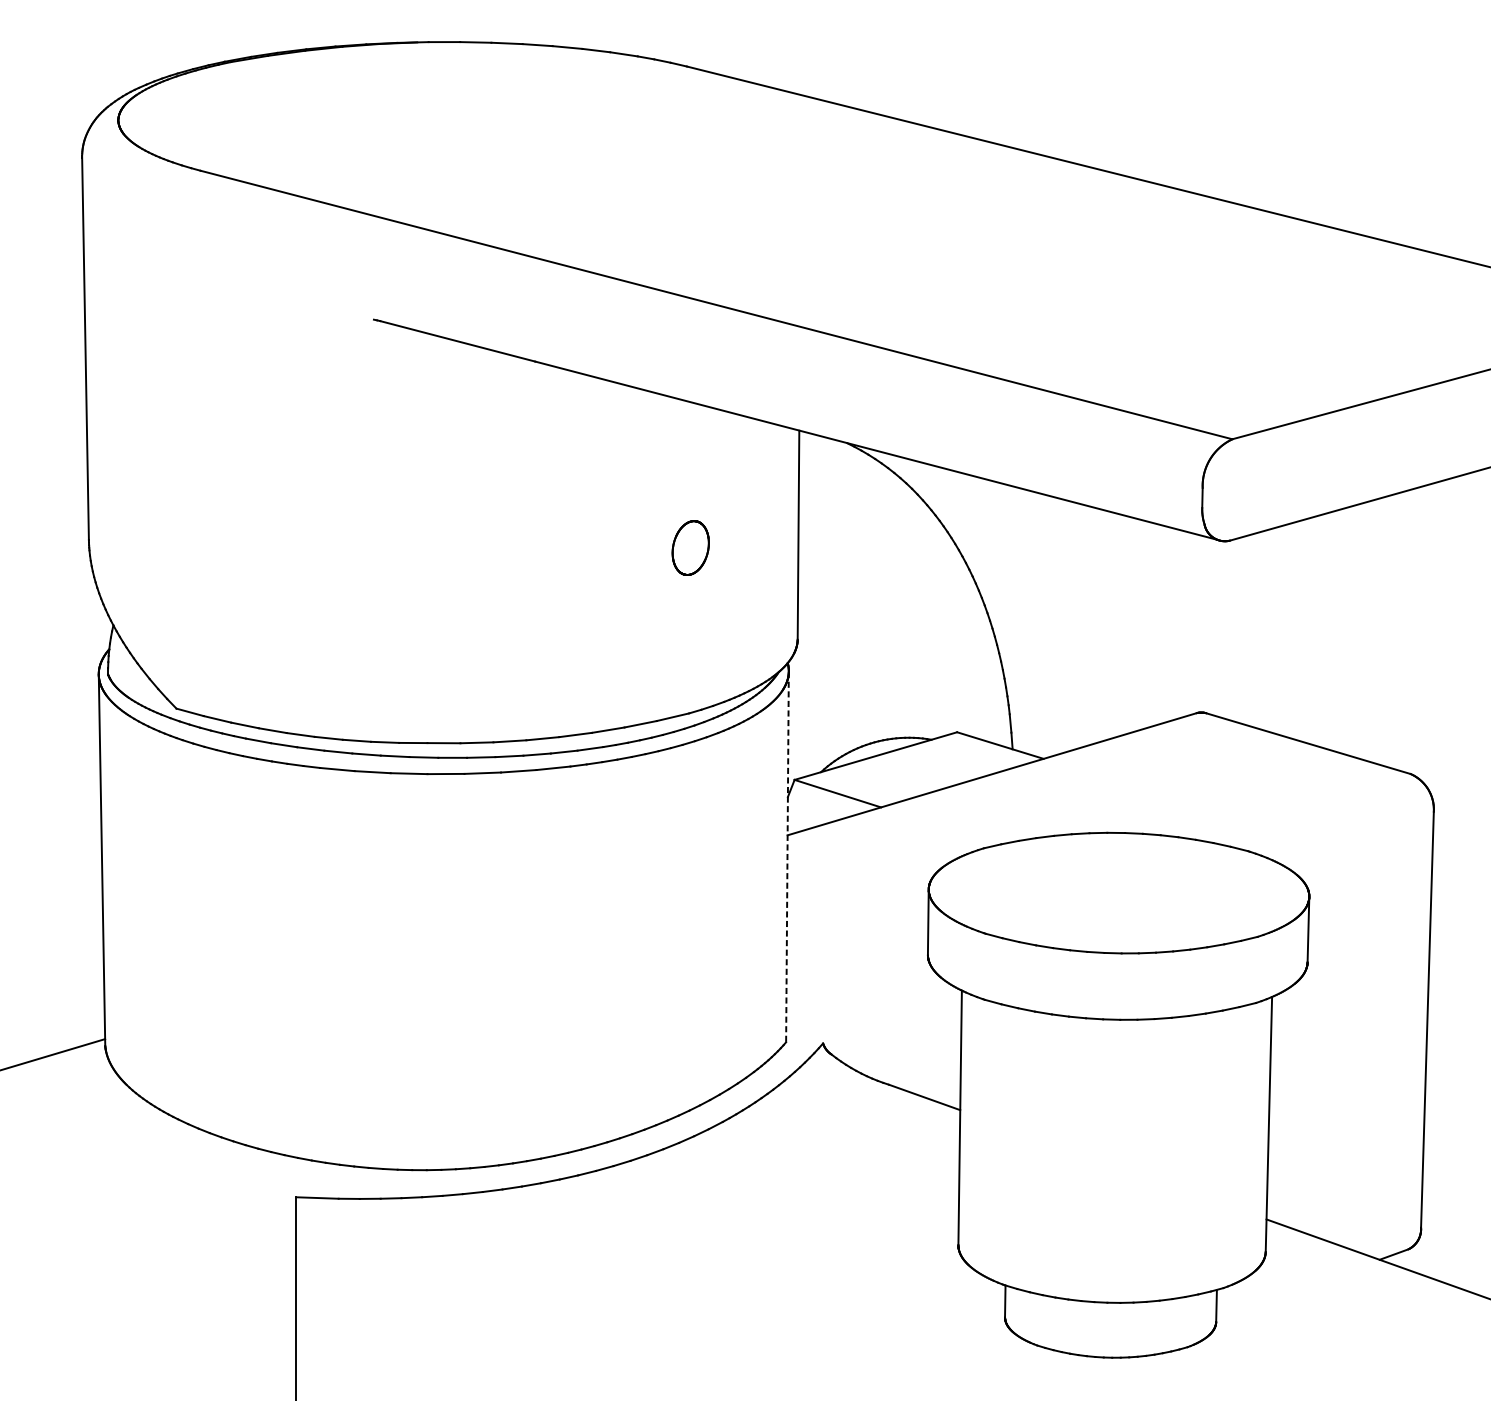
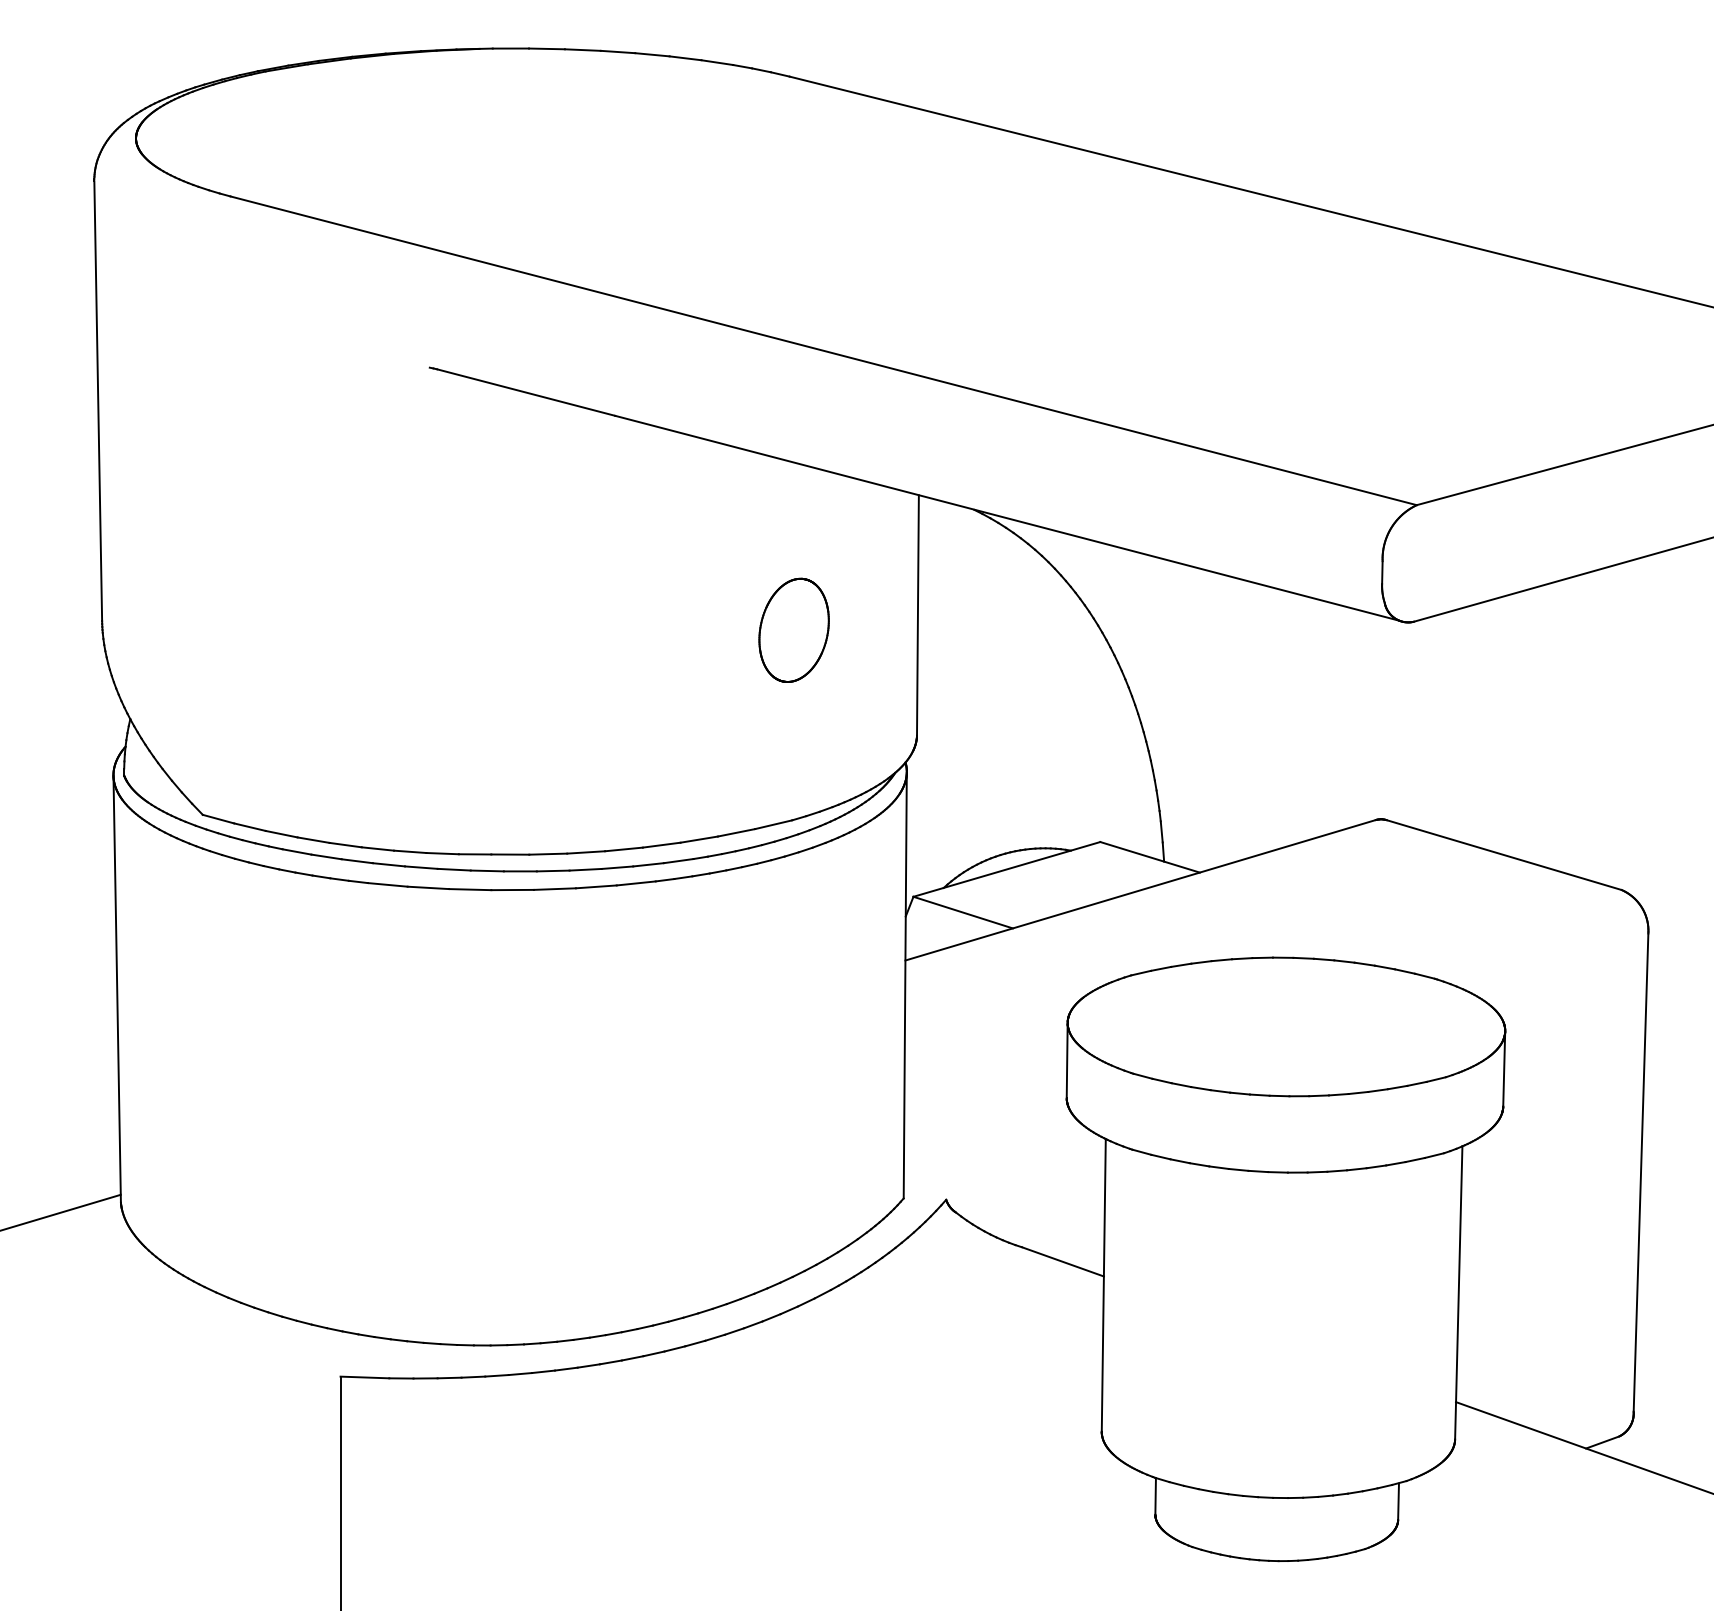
part: (690, 547) -> (793, 629), size x1.67
line: (787, 857) -> (905, 985), dashed -> solid

